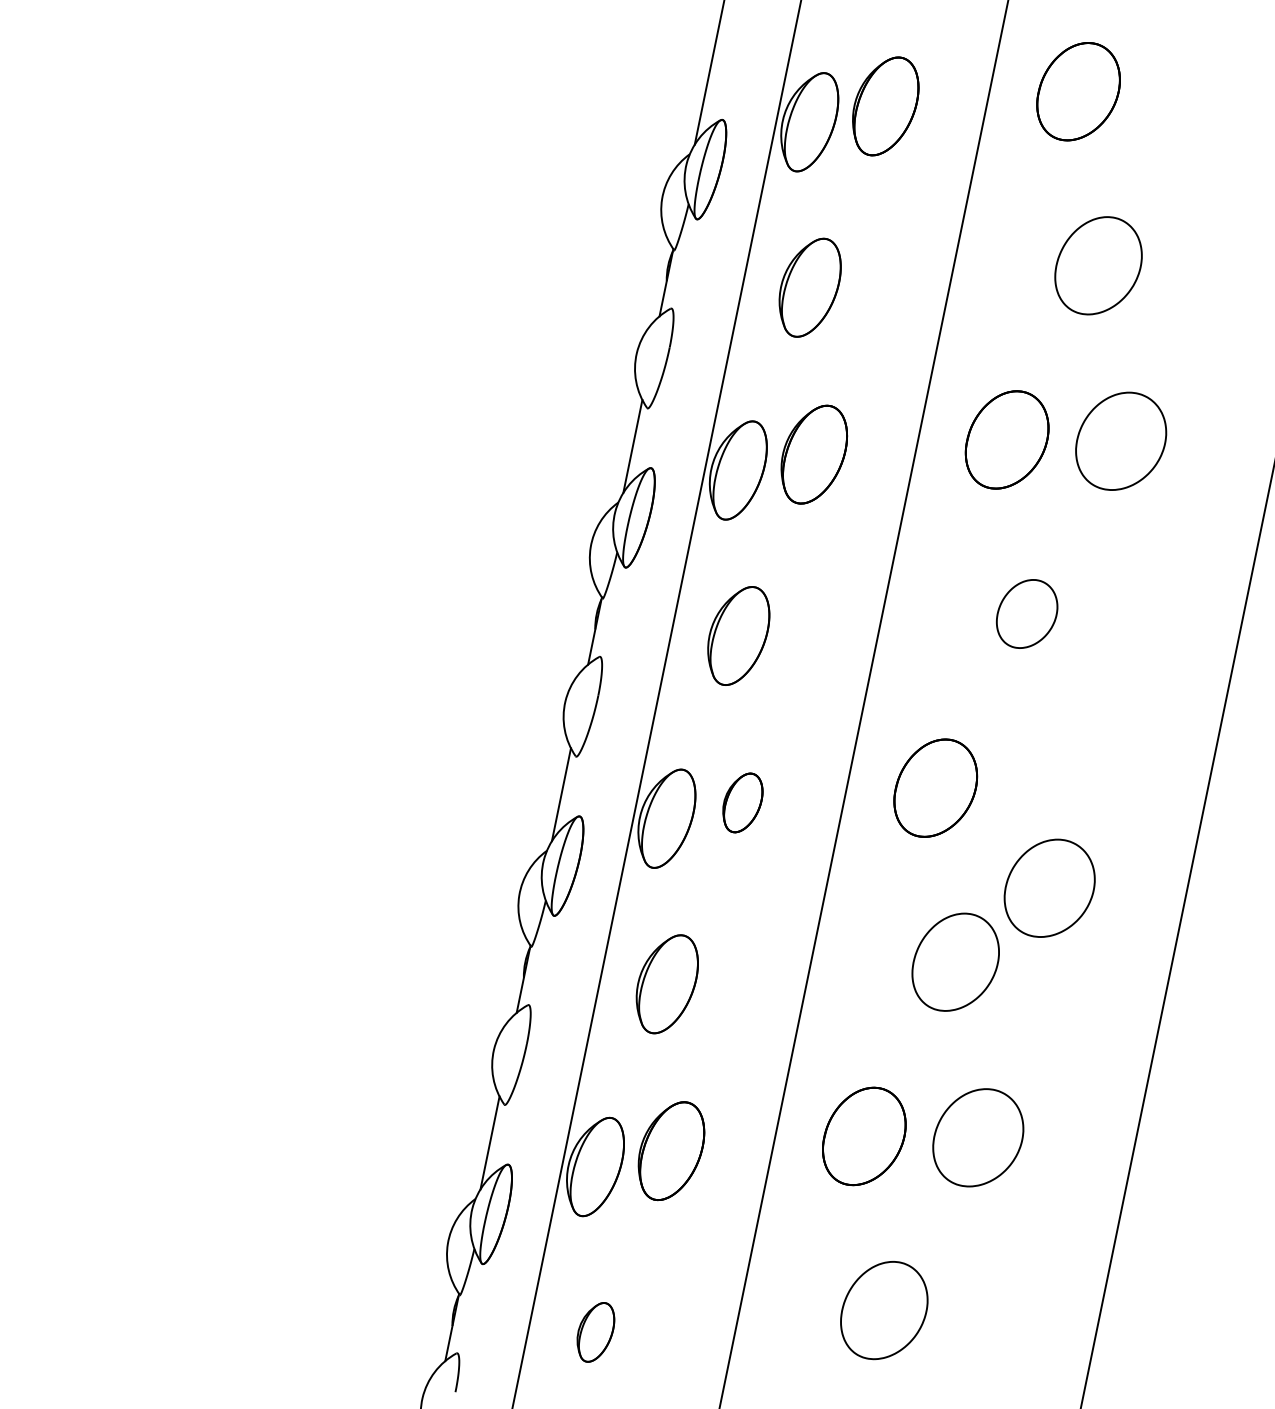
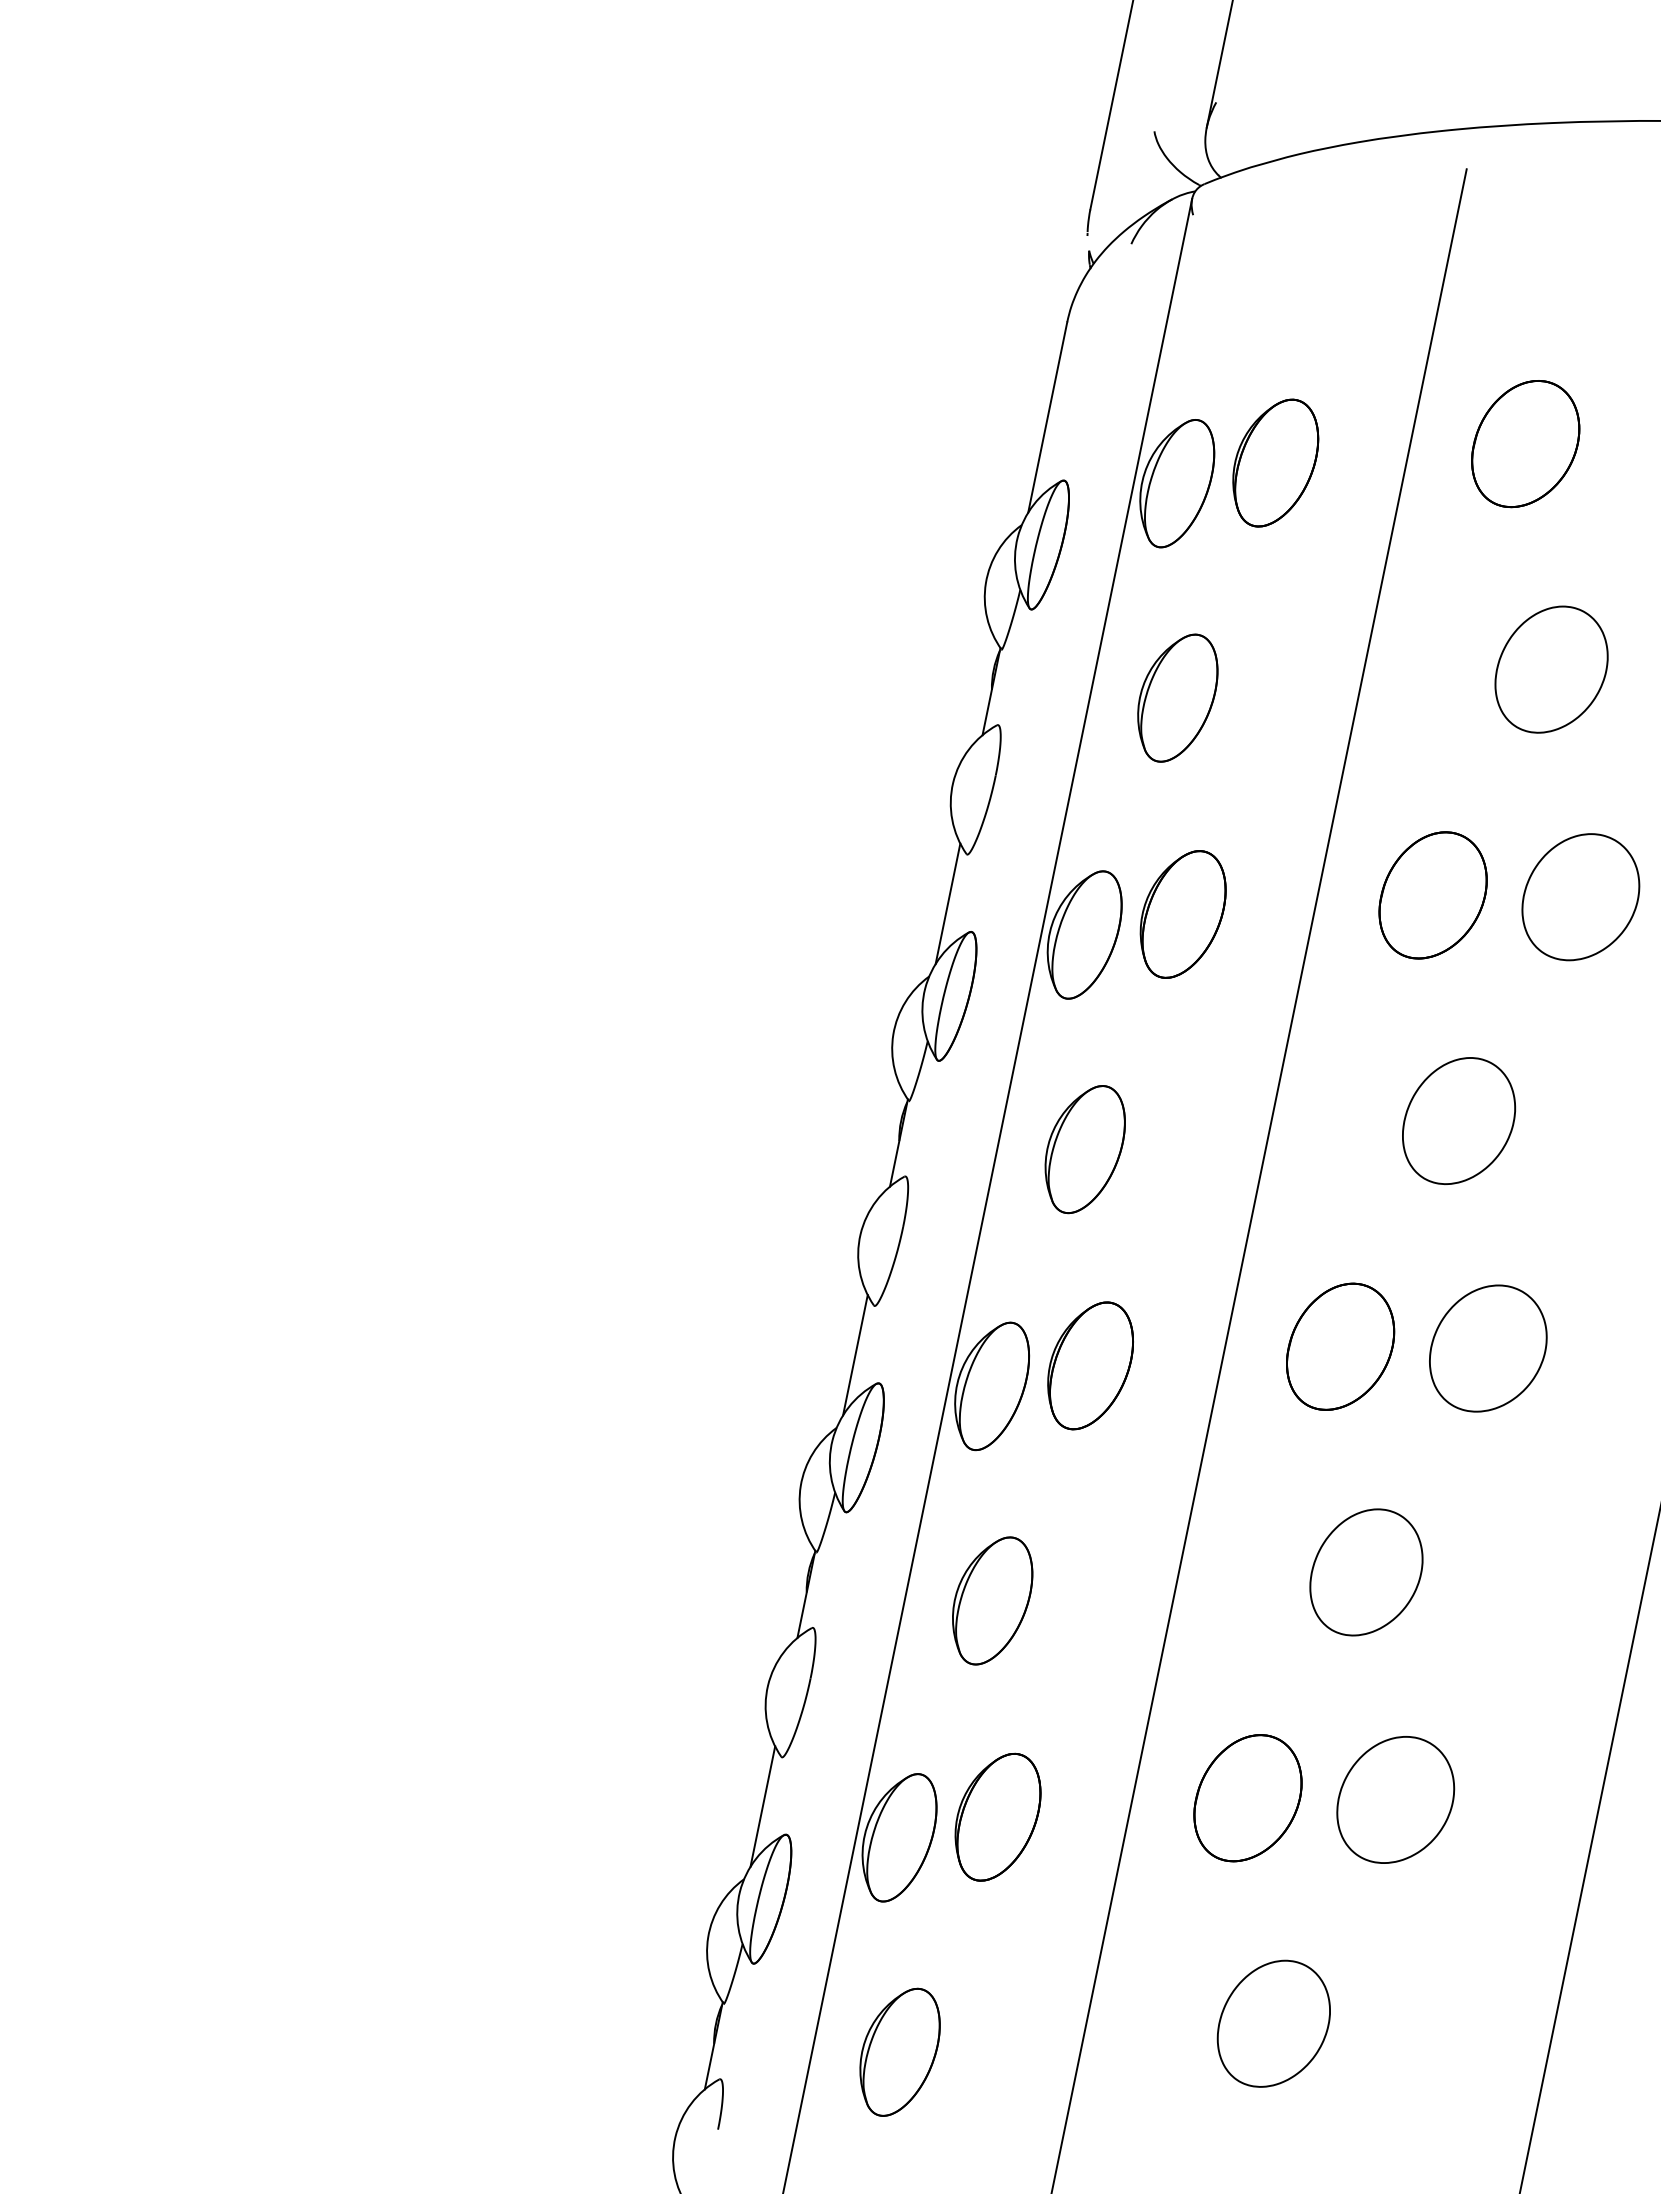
part: (1026, 613) -> (1458, 1120), size x1.43
part: (742, 802) -> (1090, 1365), size x1.67
part: (1049, 888) -> (1488, 1348), moved
part: (595, 1331) -> (899, 2051), size x1.67

